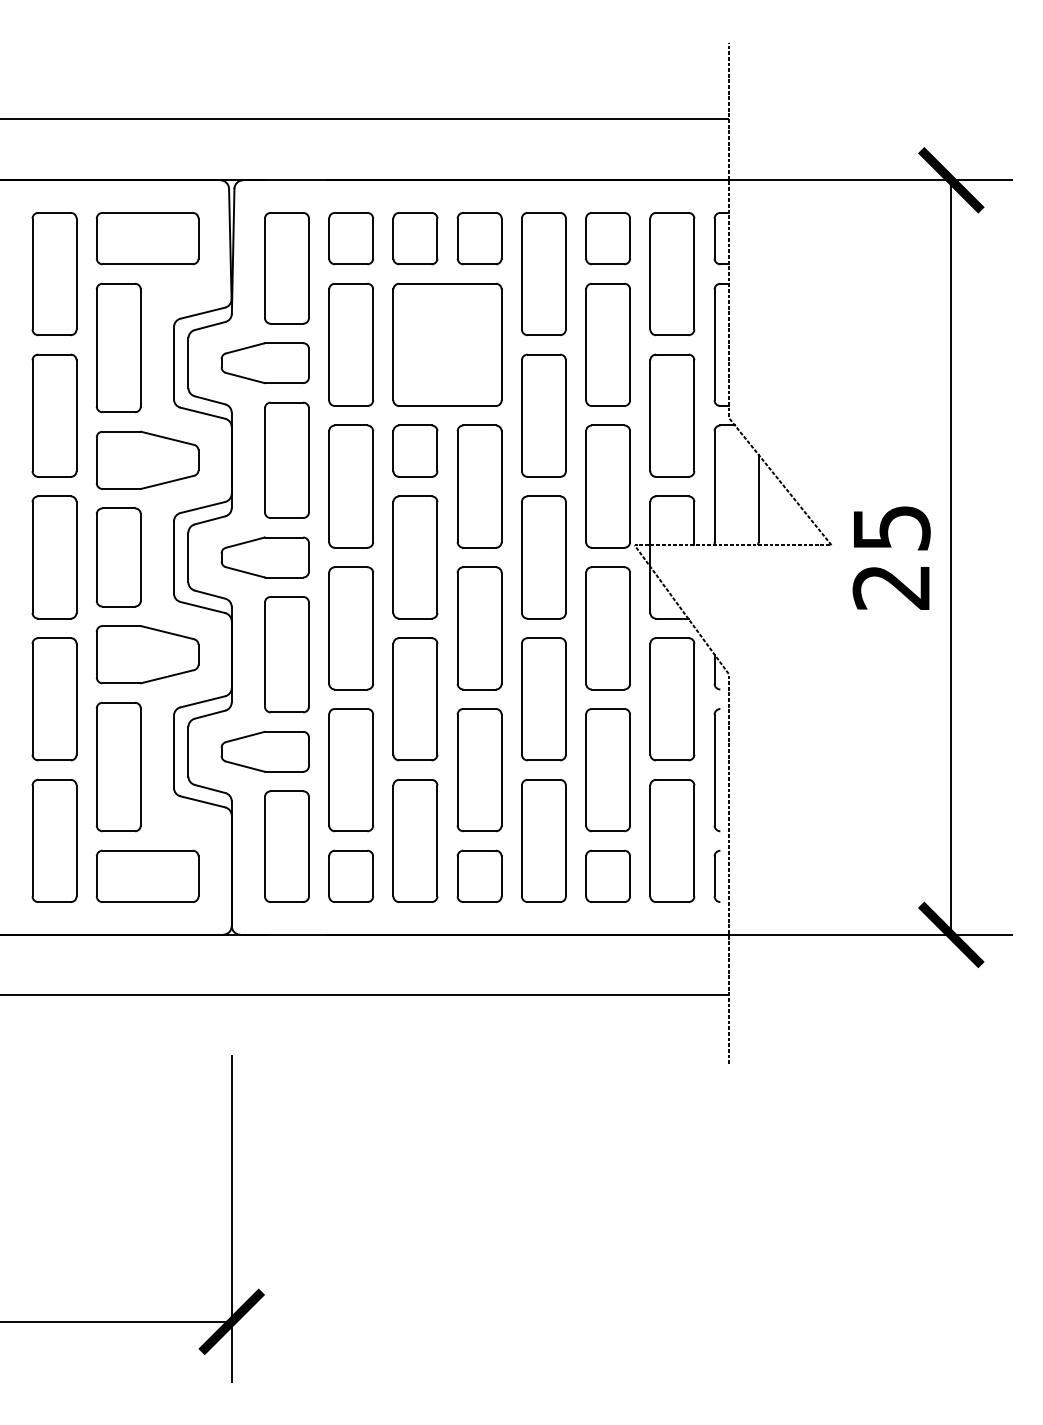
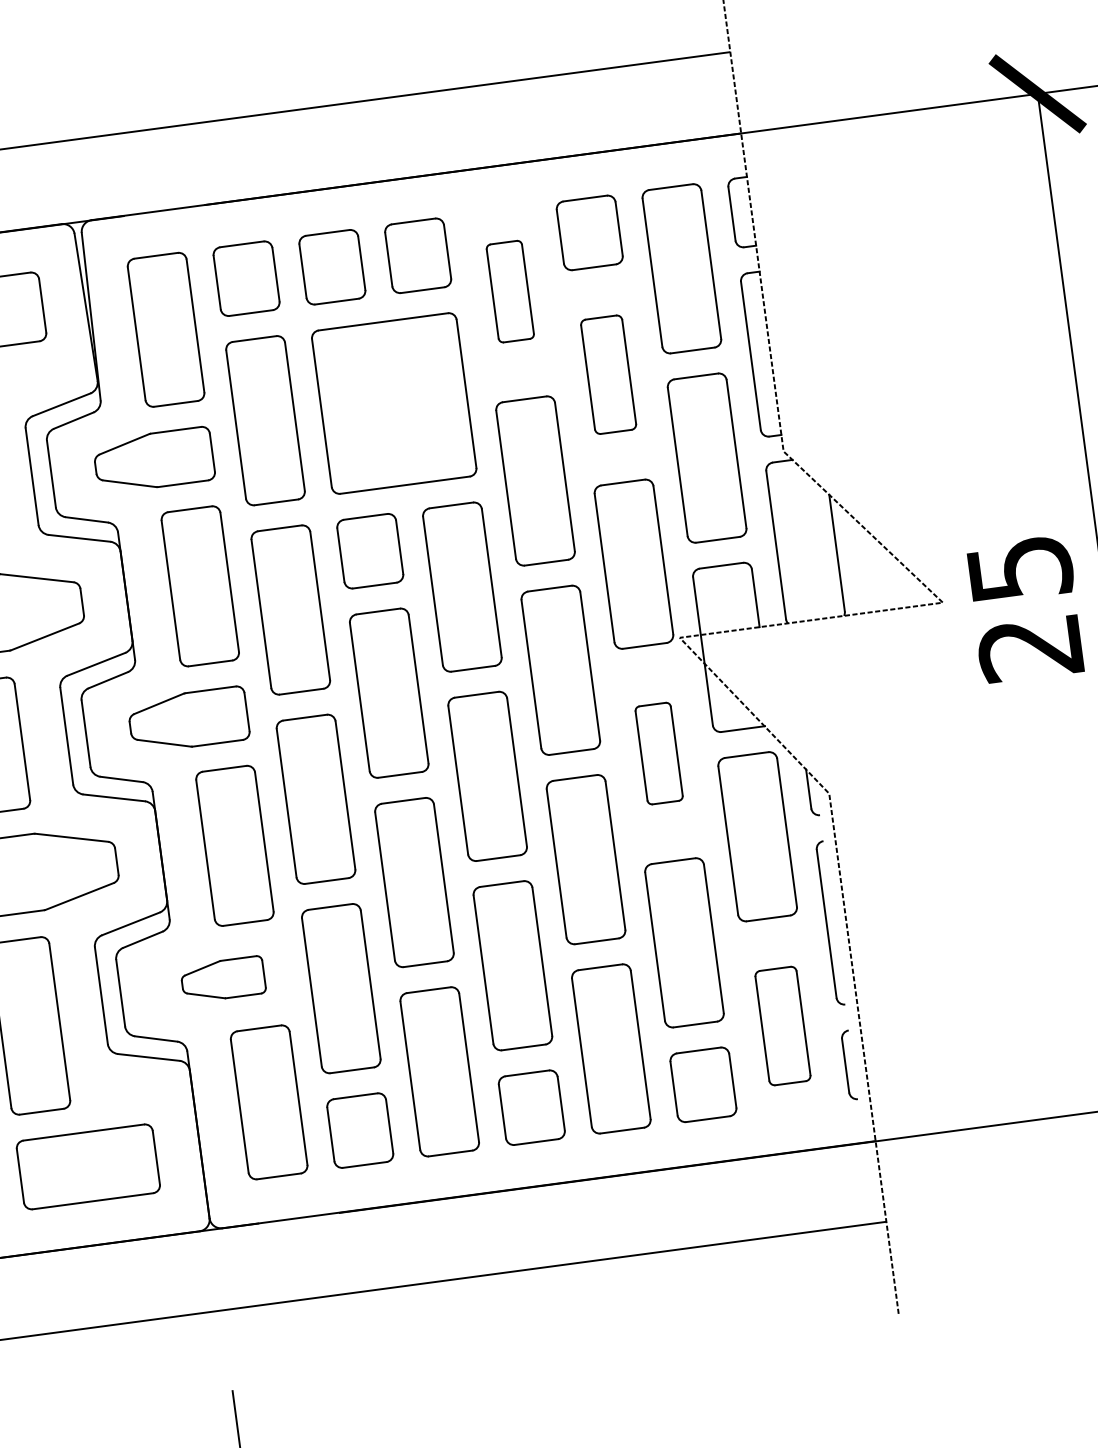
part: (543, 273) -> (509, 291), size x0.6
part: (607, 344) -> (607, 374), size x0.7
part: (607, 628) -> (658, 753), size x0.6
part: (264, 751) -> (222, 979), size x0.7
part: (672, 840) -> (783, 1025), size x0.7

